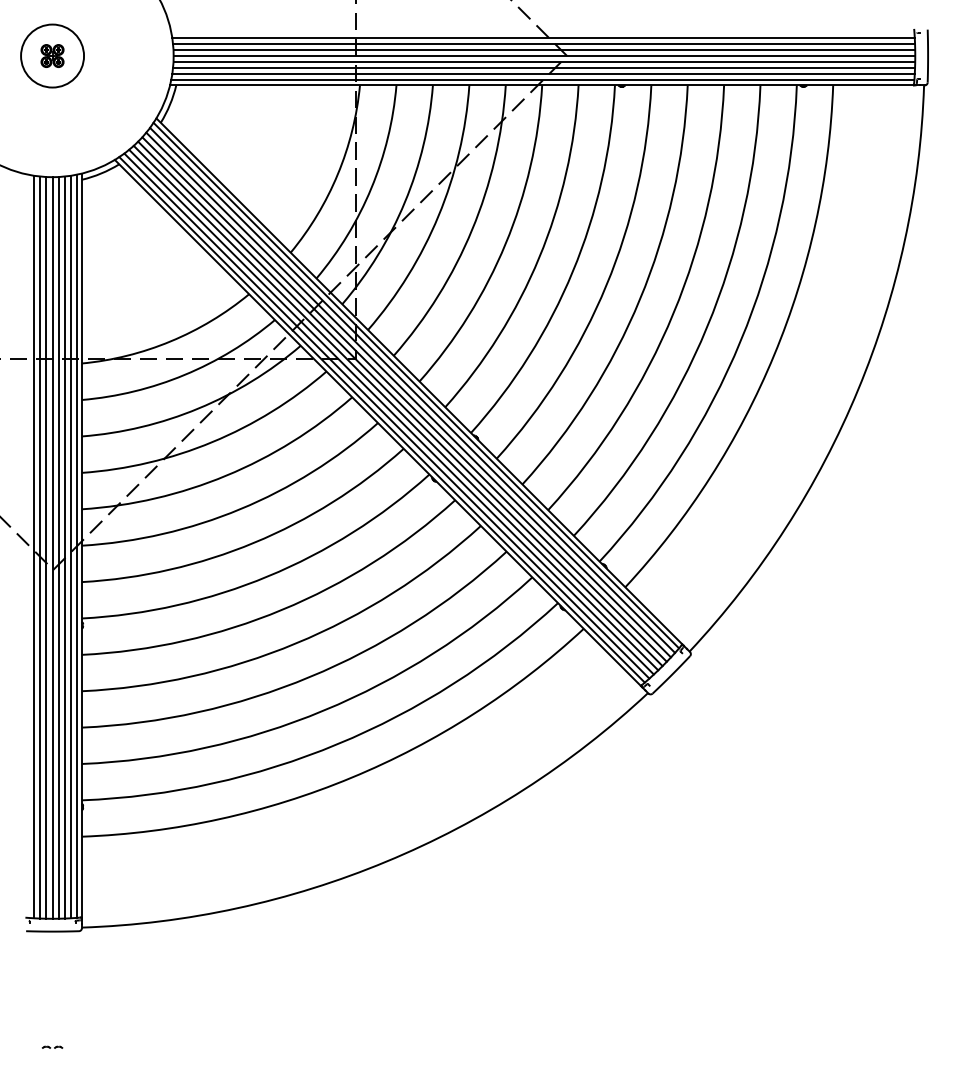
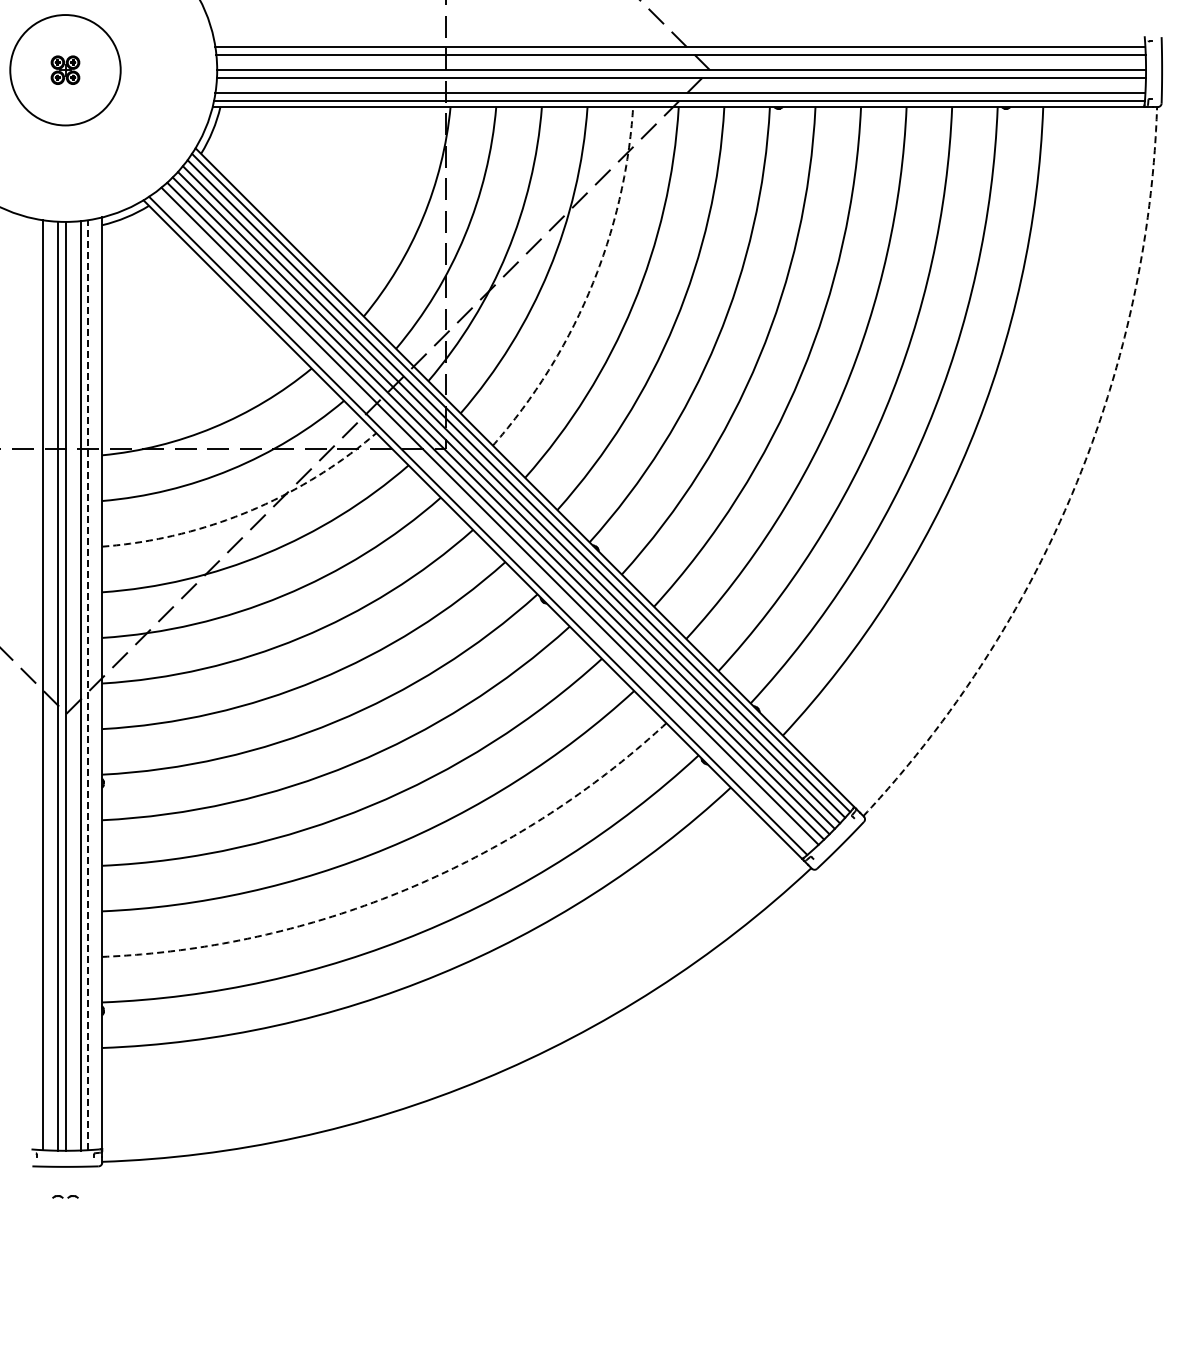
line: (544, 49) -> (681, 62), removed
circle: (52, 55) -> (65, 69), size x1.4
line: (543, 68) -> (680, 85), removed
arc: (472, 229) -> (591, 287), solid -> dashed
arc: (858, 390) -> (1074, 488), solid -> dashed
arc: (198, 408) -> (248, 511), solid -> dashed
line: (387, 415) -> (484, 520), removed
line: (76, 545) -> (95, 683), removed
line: (40, 547) -> (50, 685), removed
line: (58, 547) -> (73, 685), removed
line: (70, 547) -> (88, 685), solid -> dashed
arc: (324, 710) -> (405, 890), solid -> dashed
line: (50, 1047) -> (63, 1197), moved

